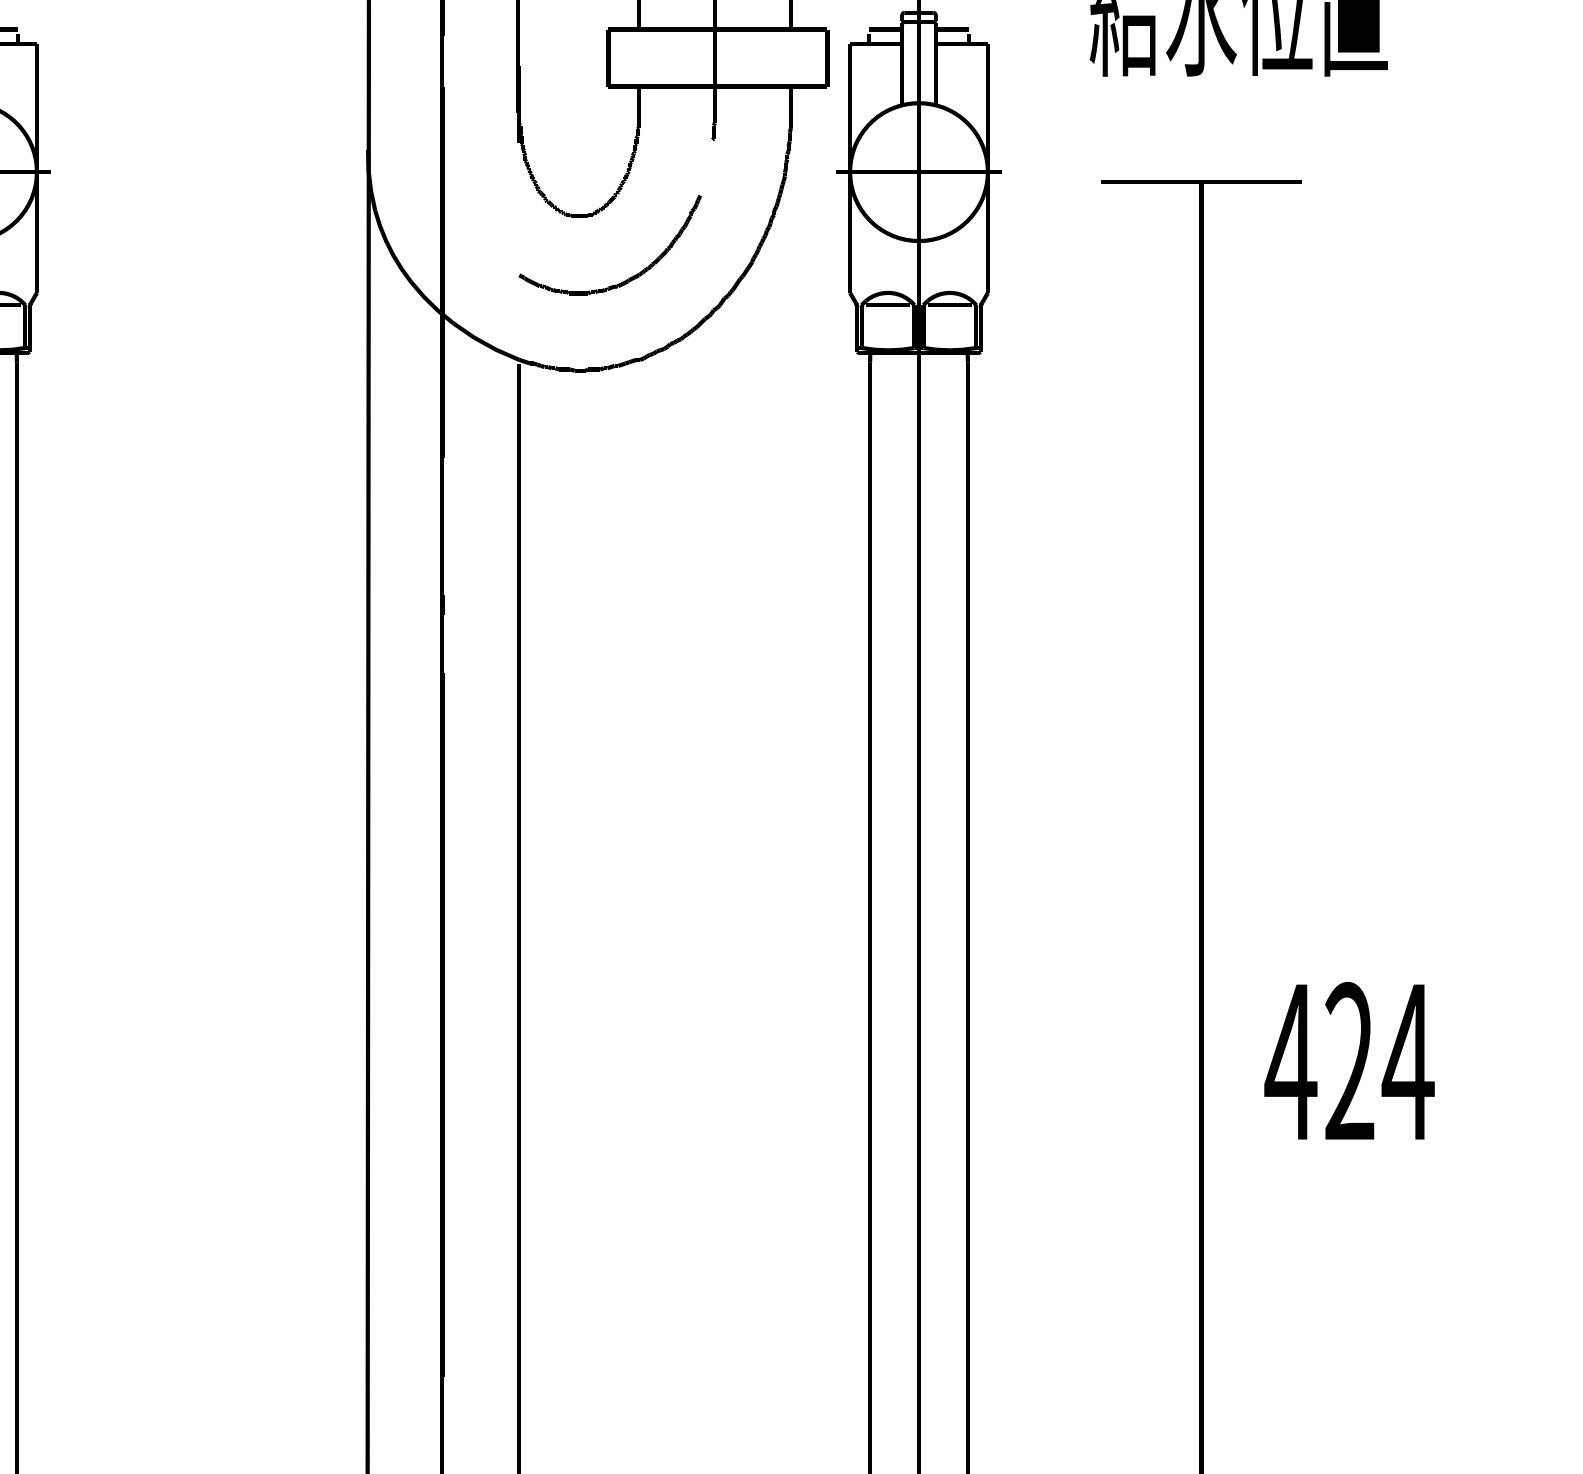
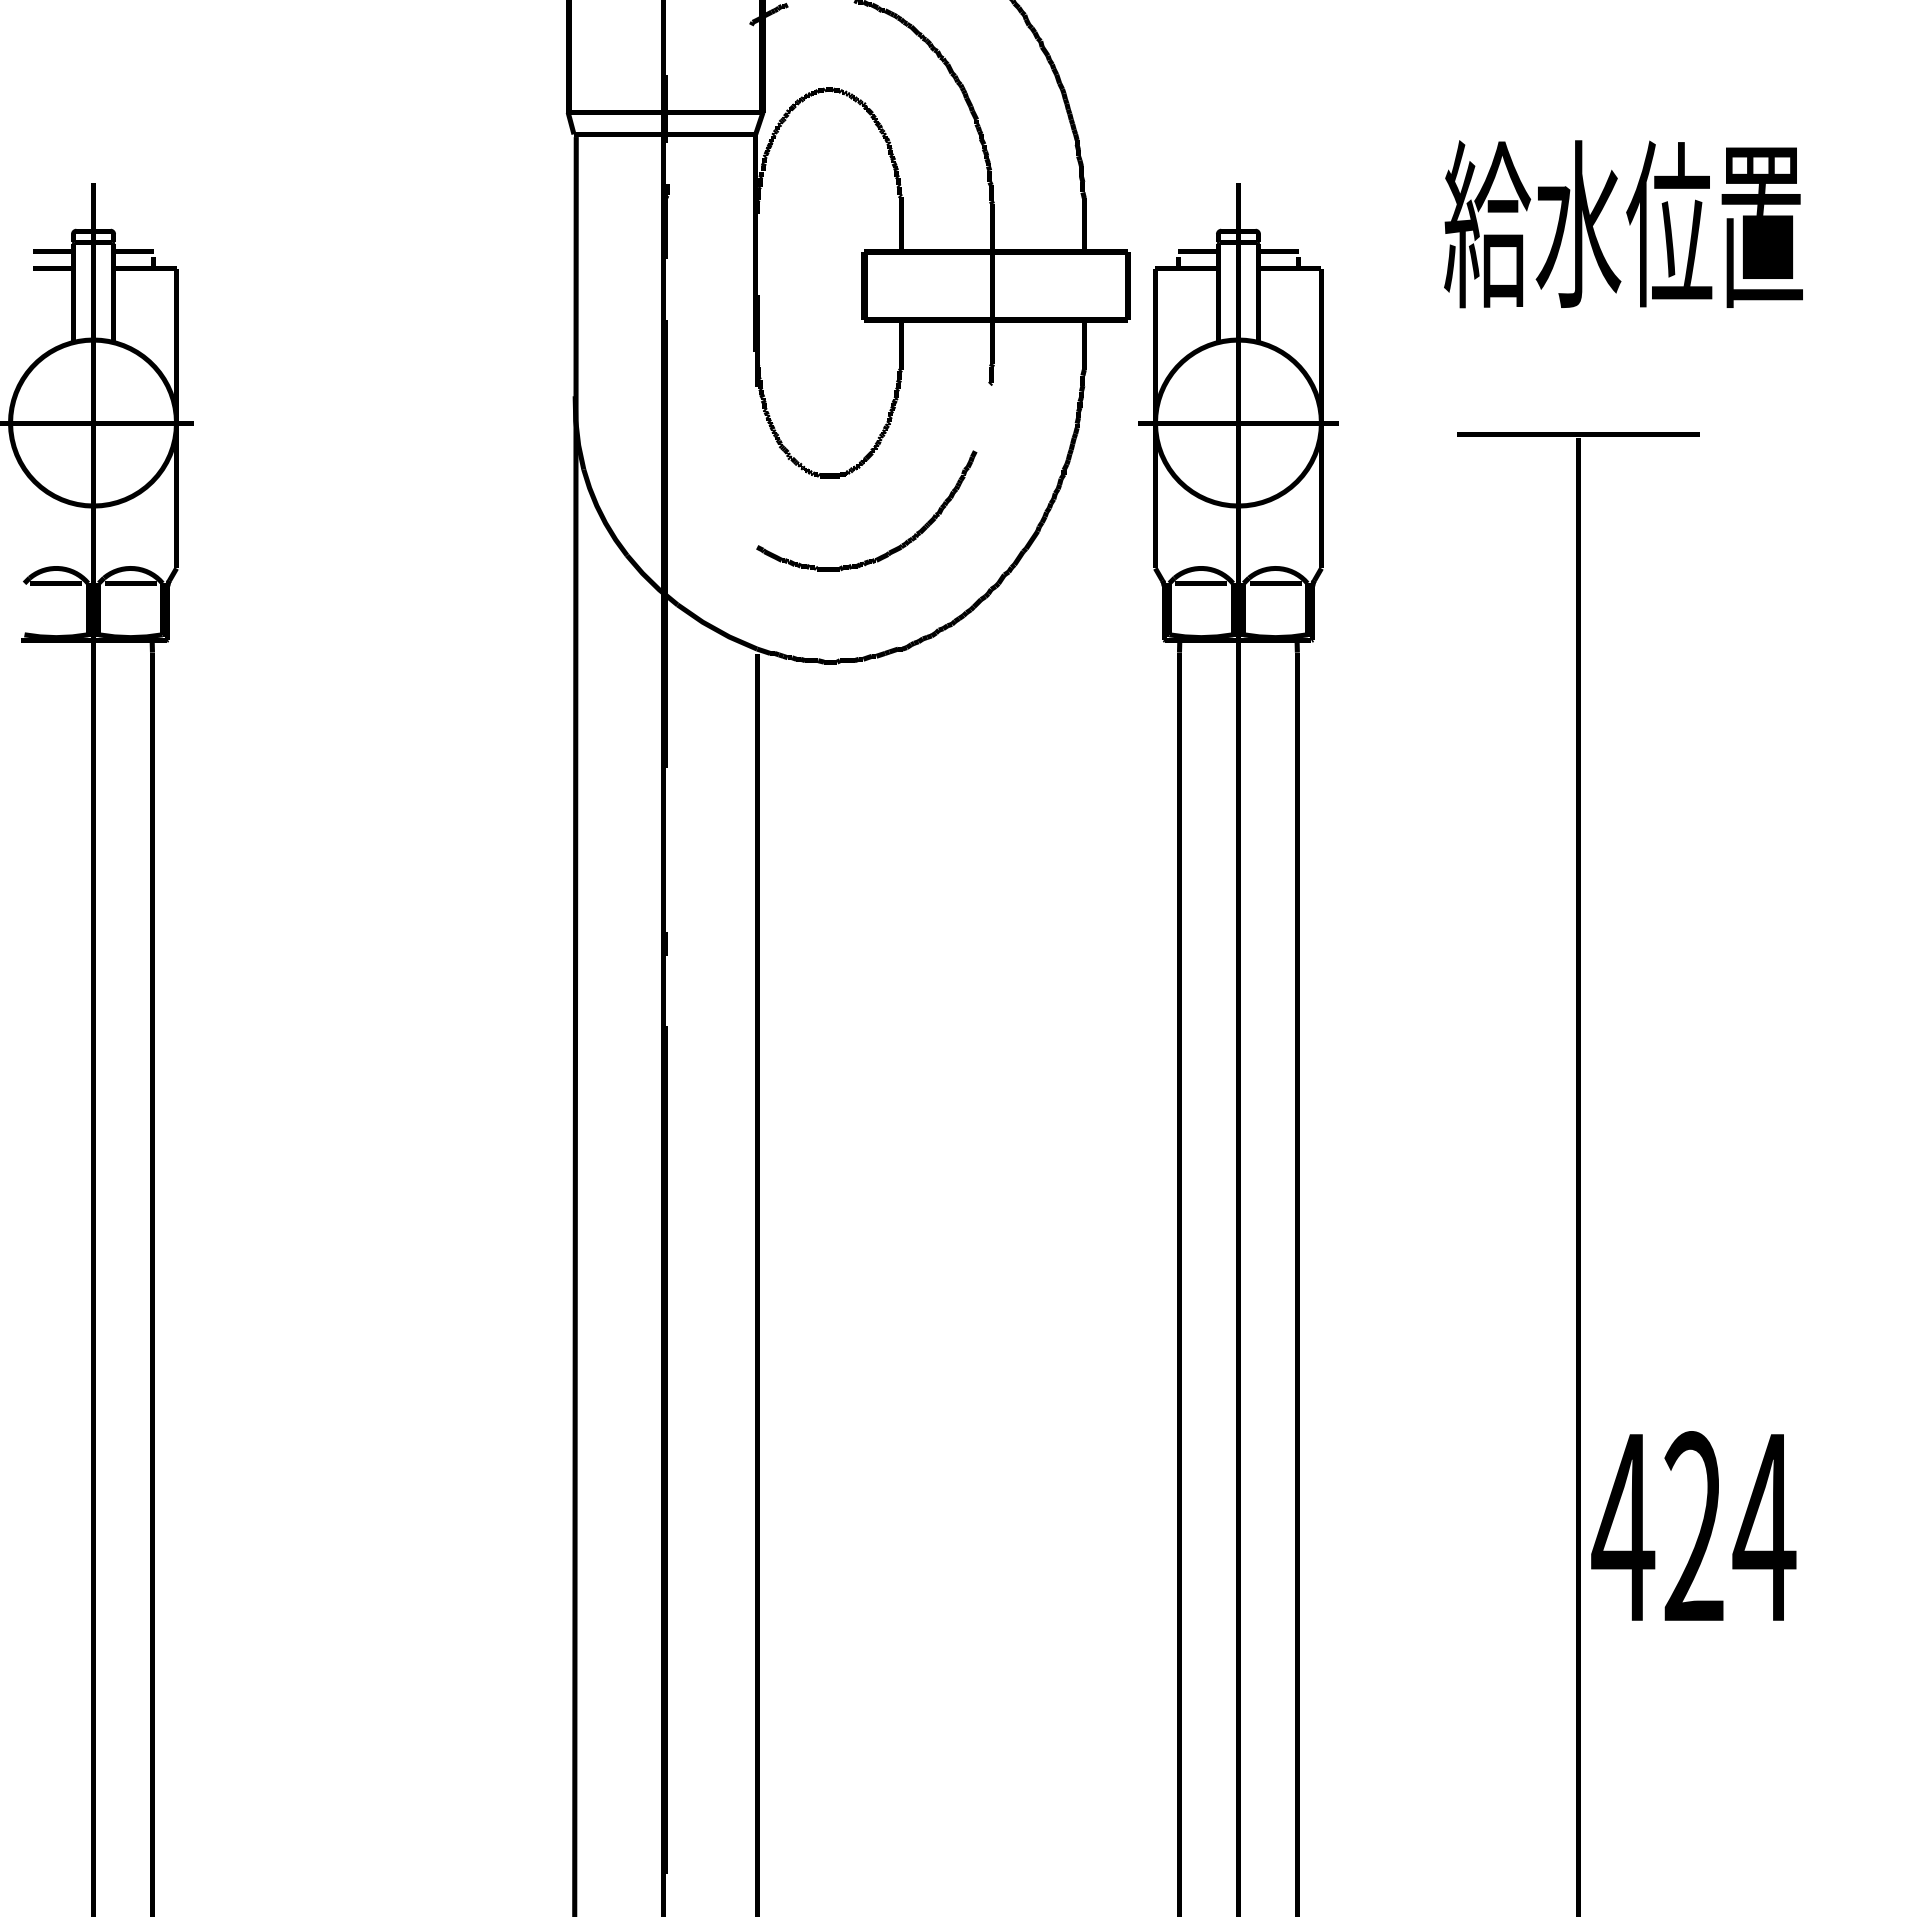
text: (1349, 1060) -> (1693, 1525), moved

